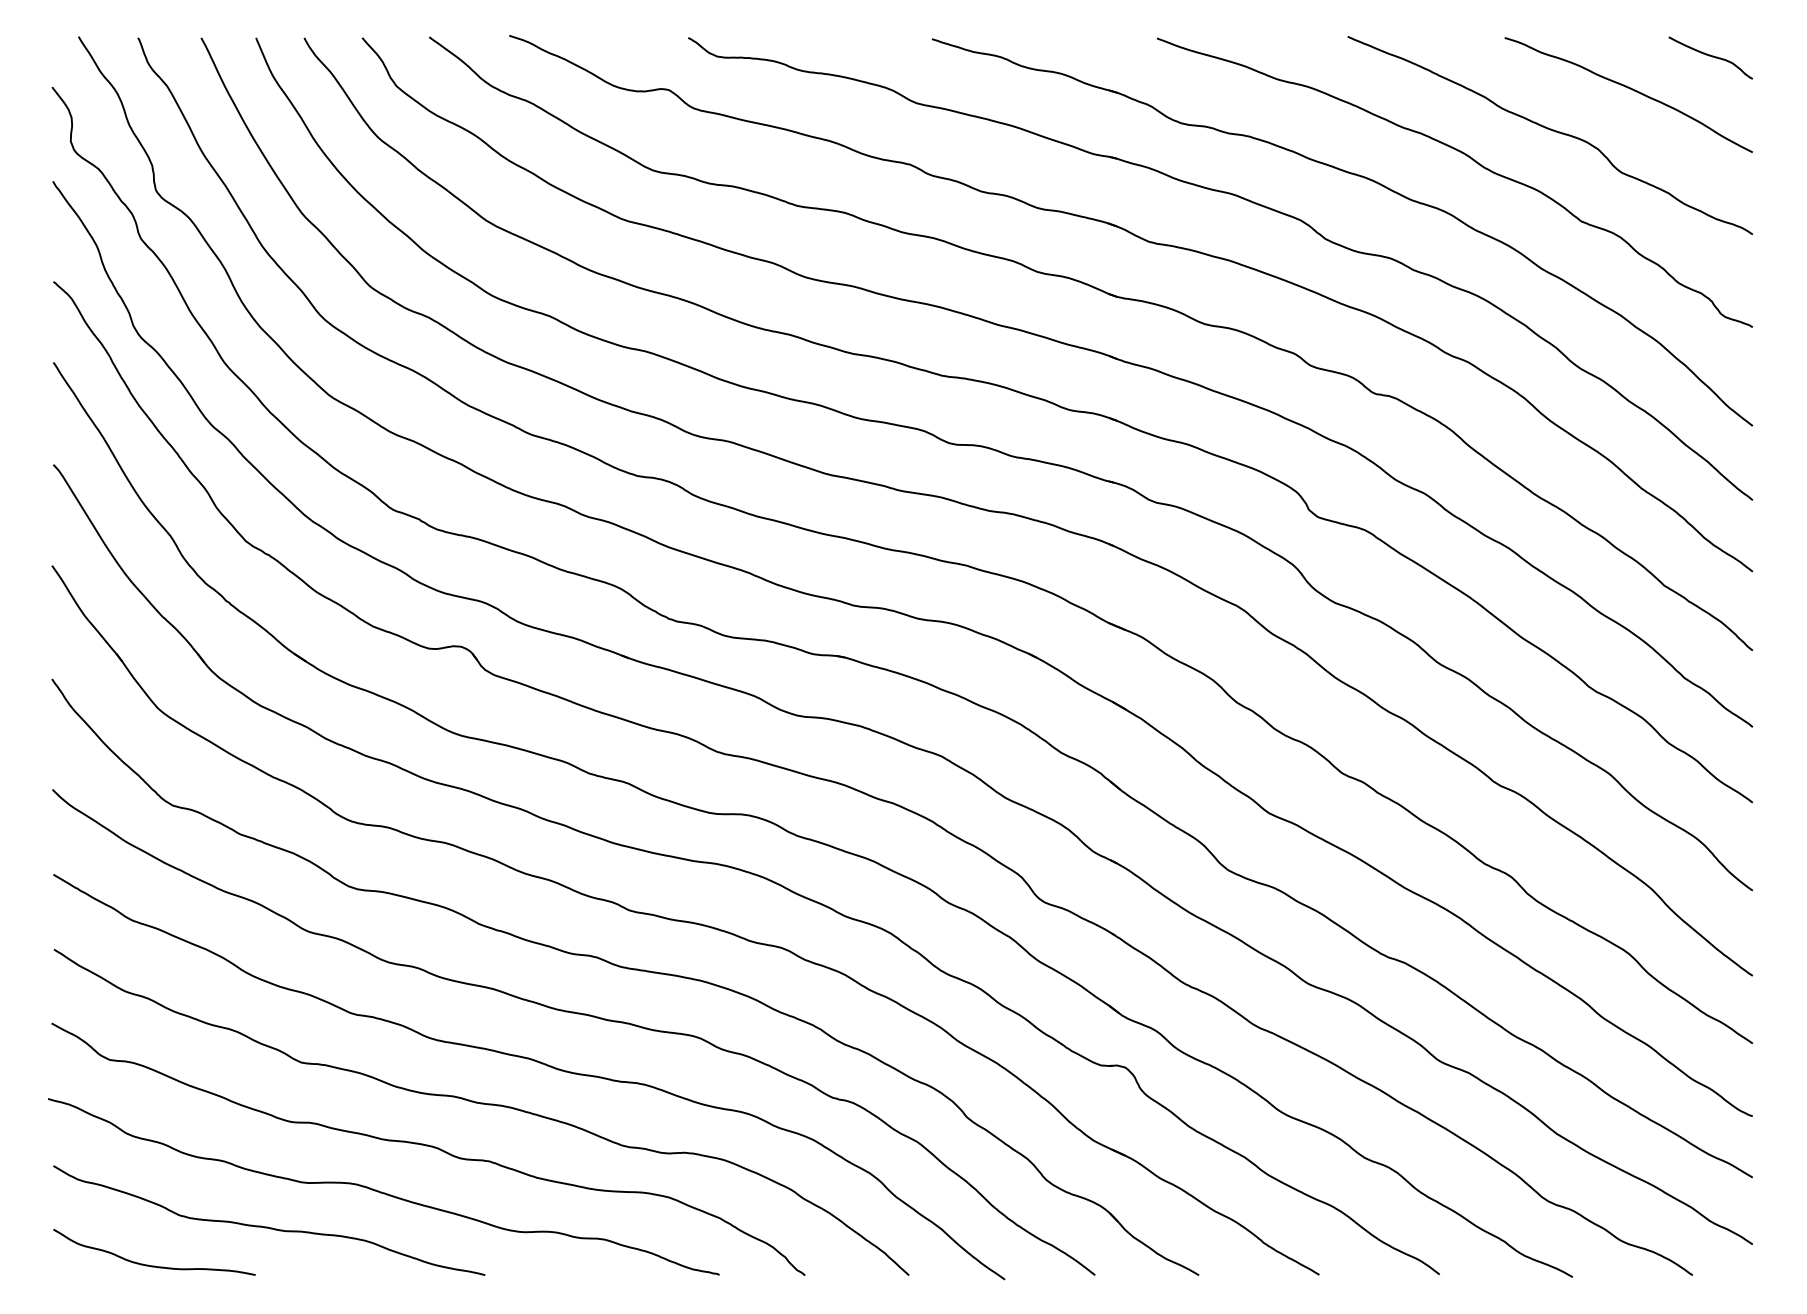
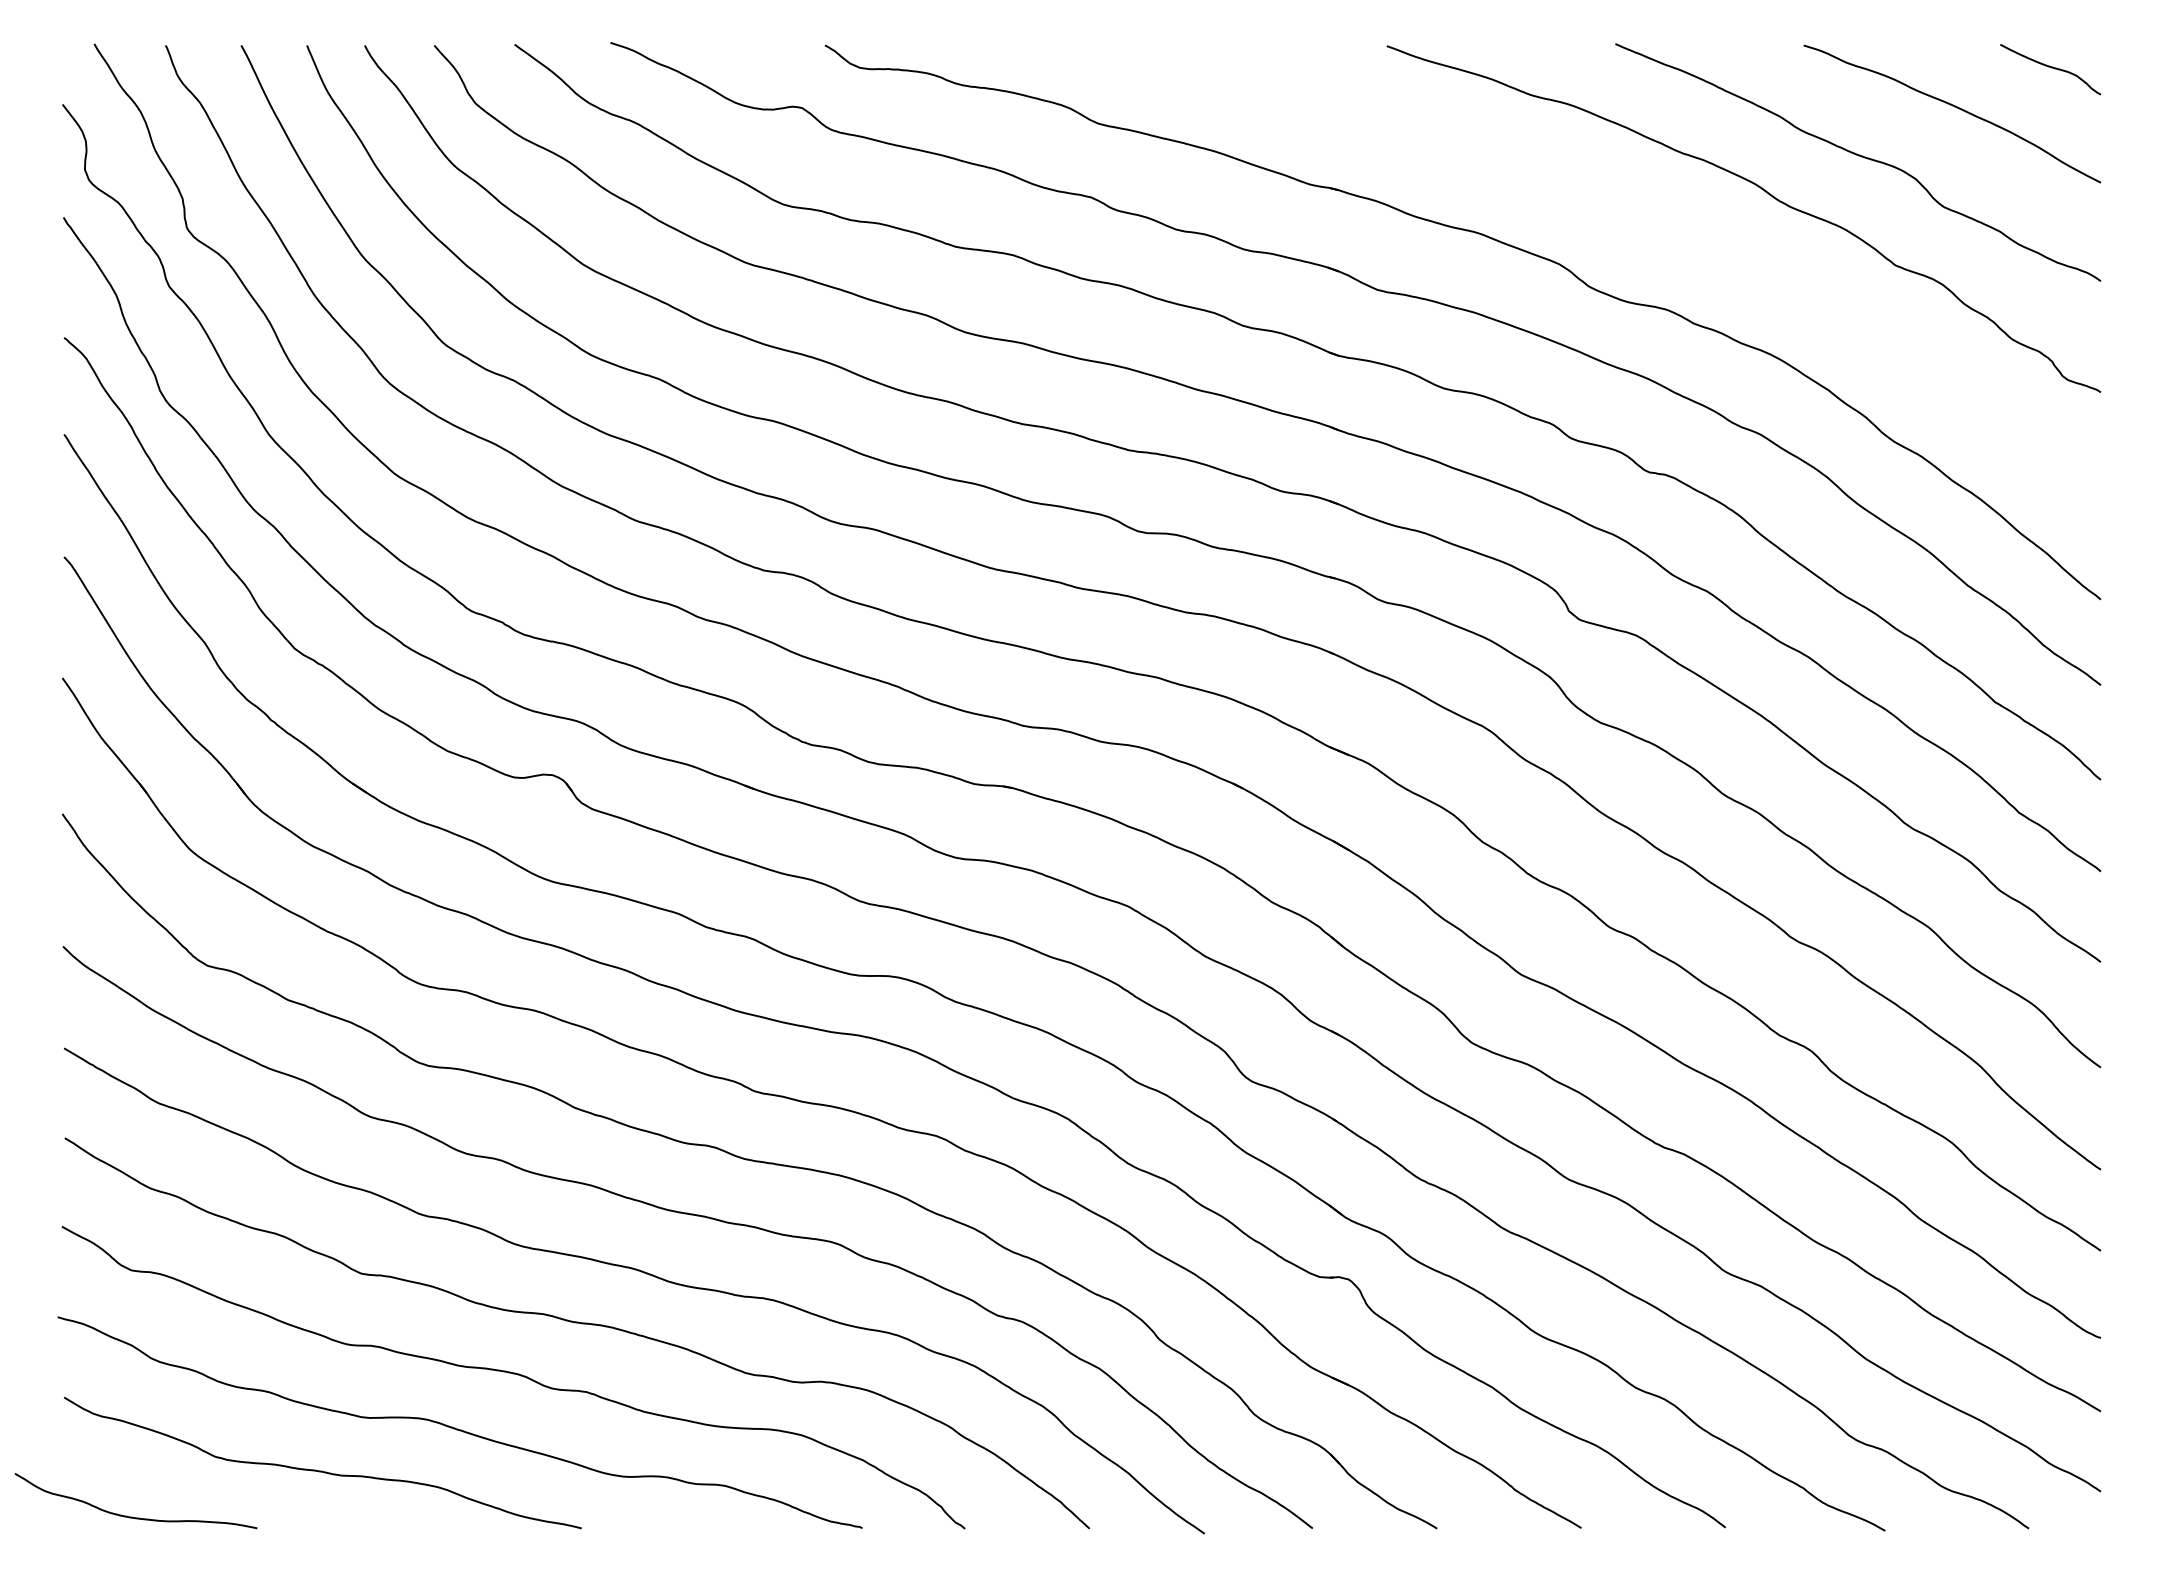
part: (1357, 176) -> (1627, 211), removed
curve: (154, 1265) -> (136, 1516), moved

